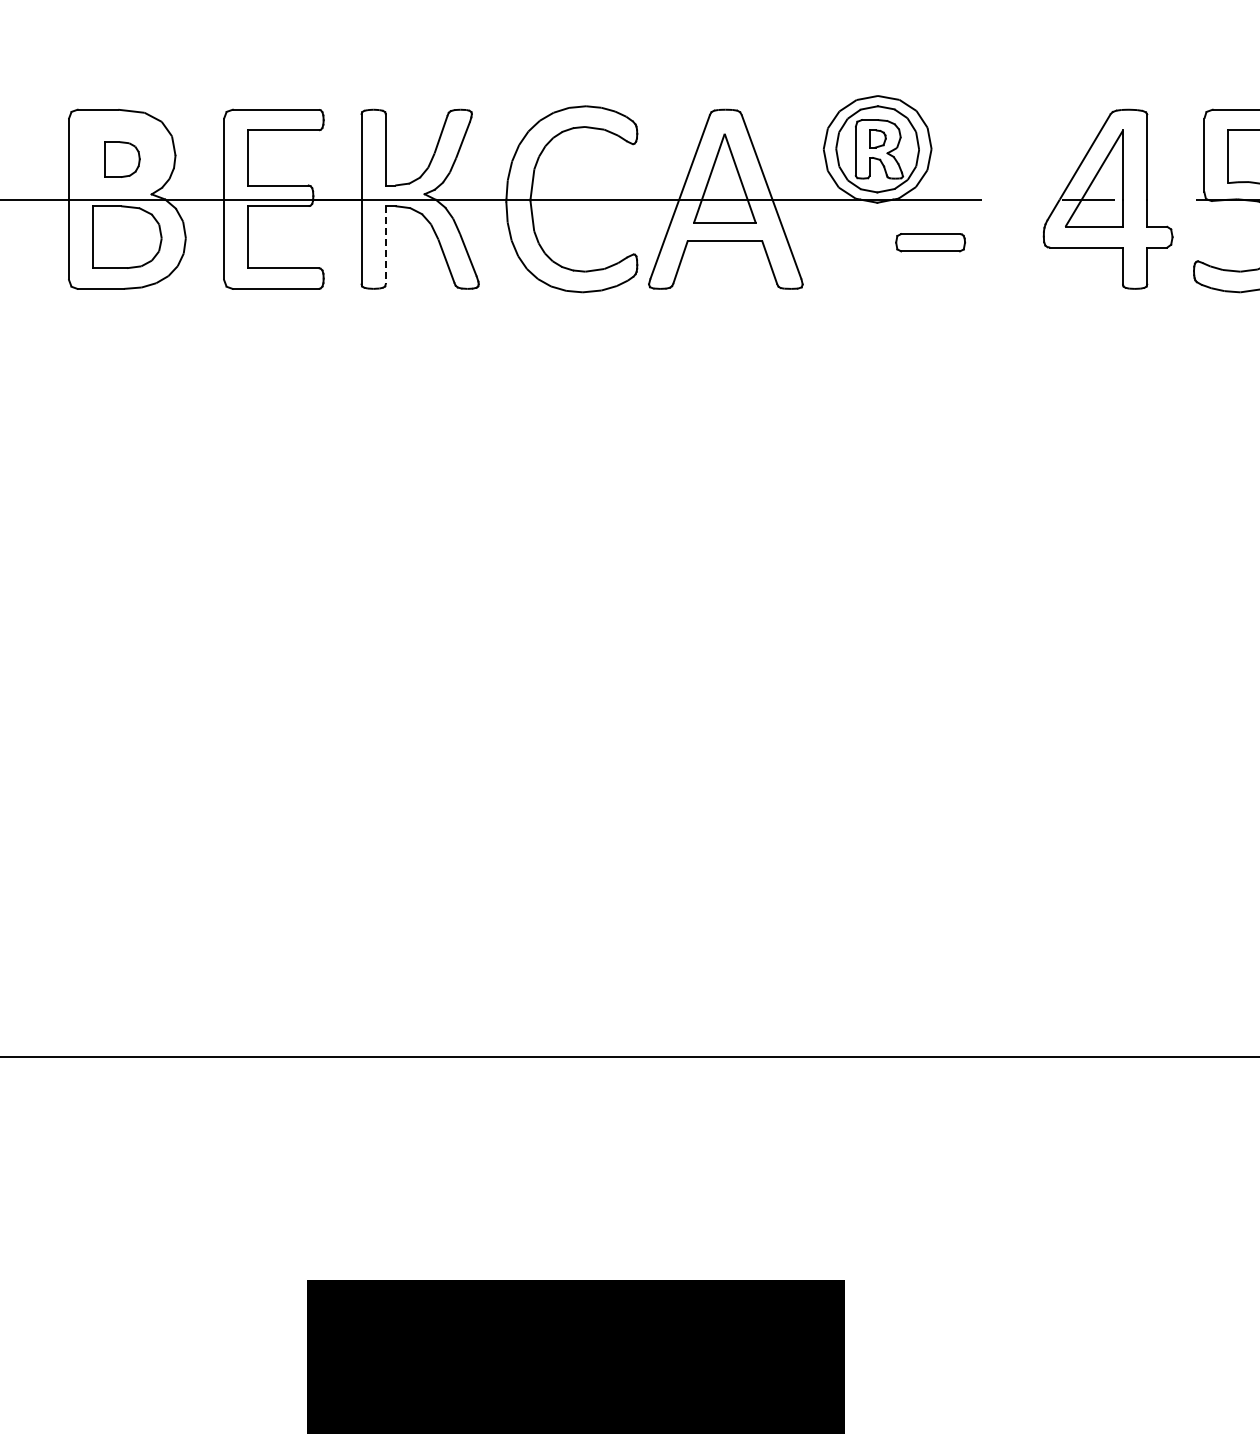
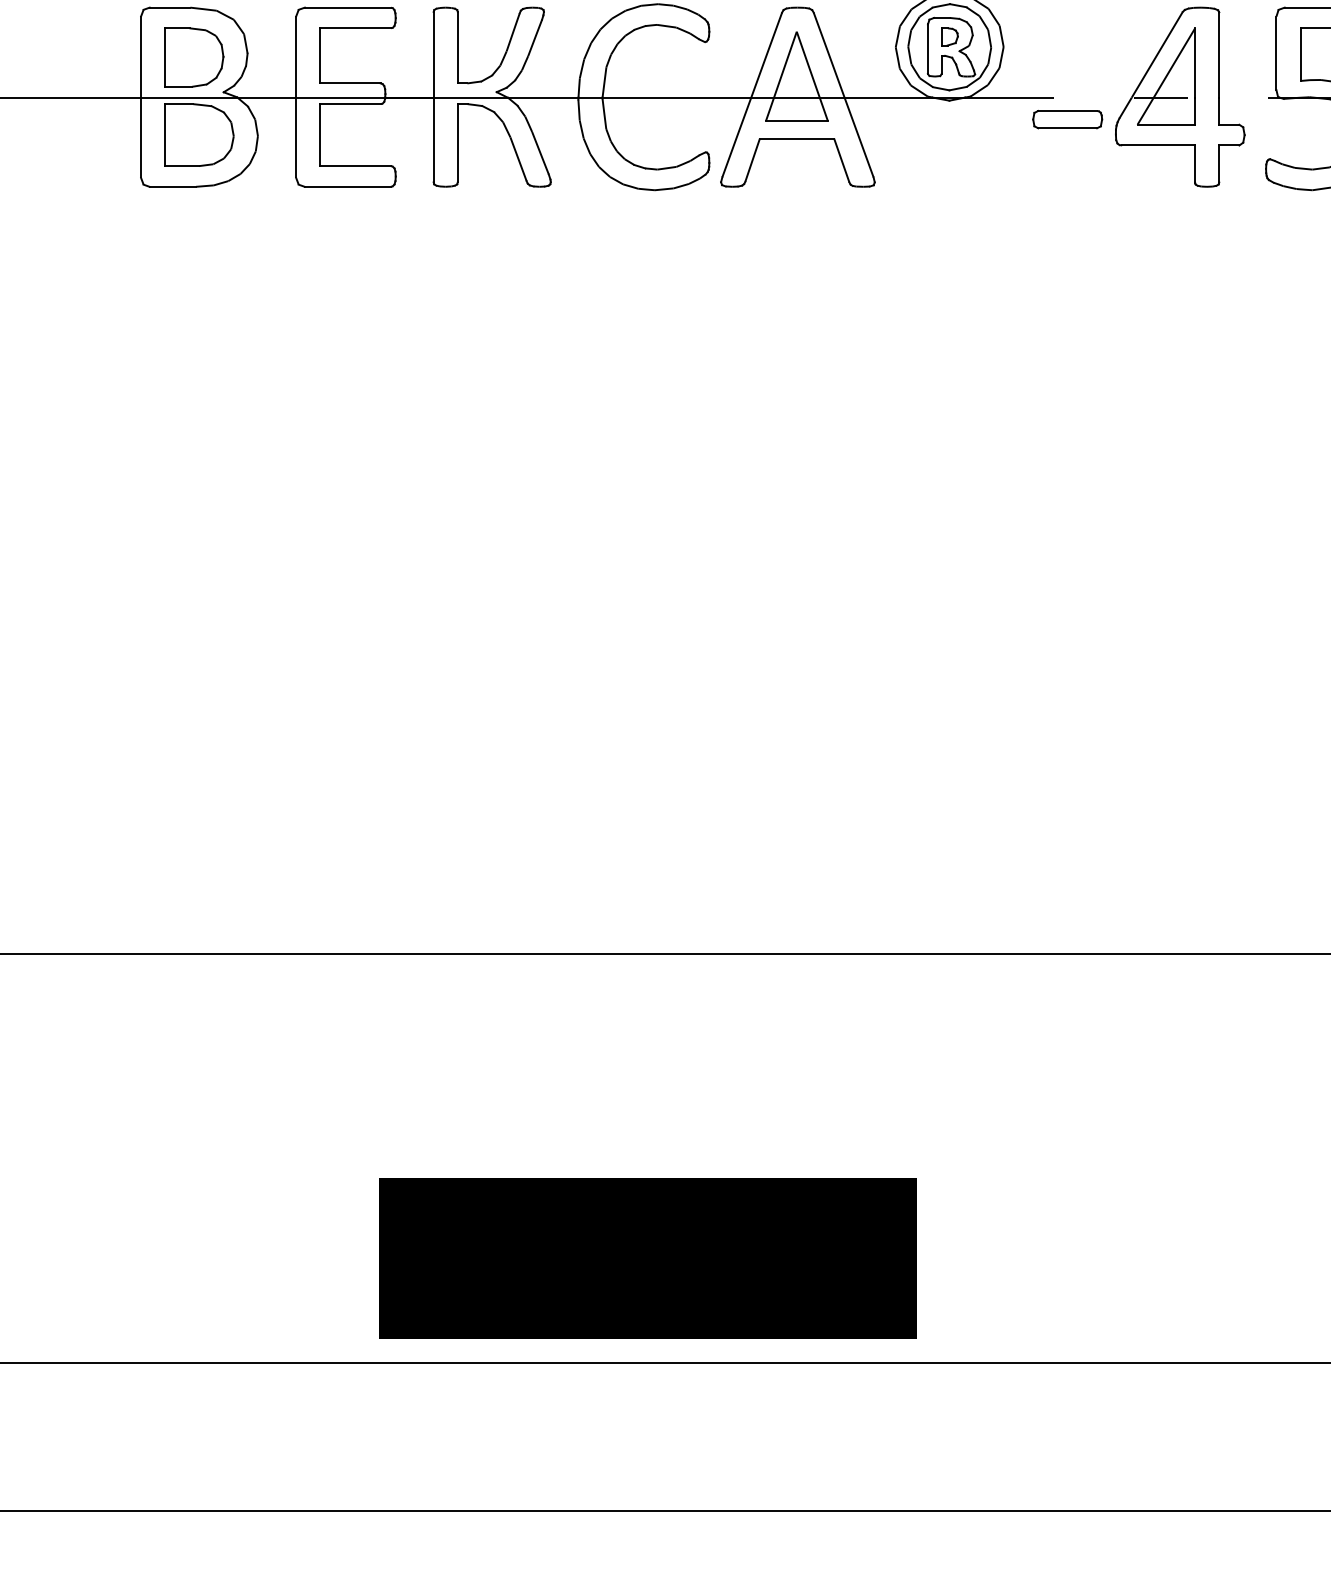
part: (122, 159) -> (194, 57), size x1.67
part: (930, 242) -> (1067, 119), moved
line: (385, 245) -> (457, 143), dashed -> solid

